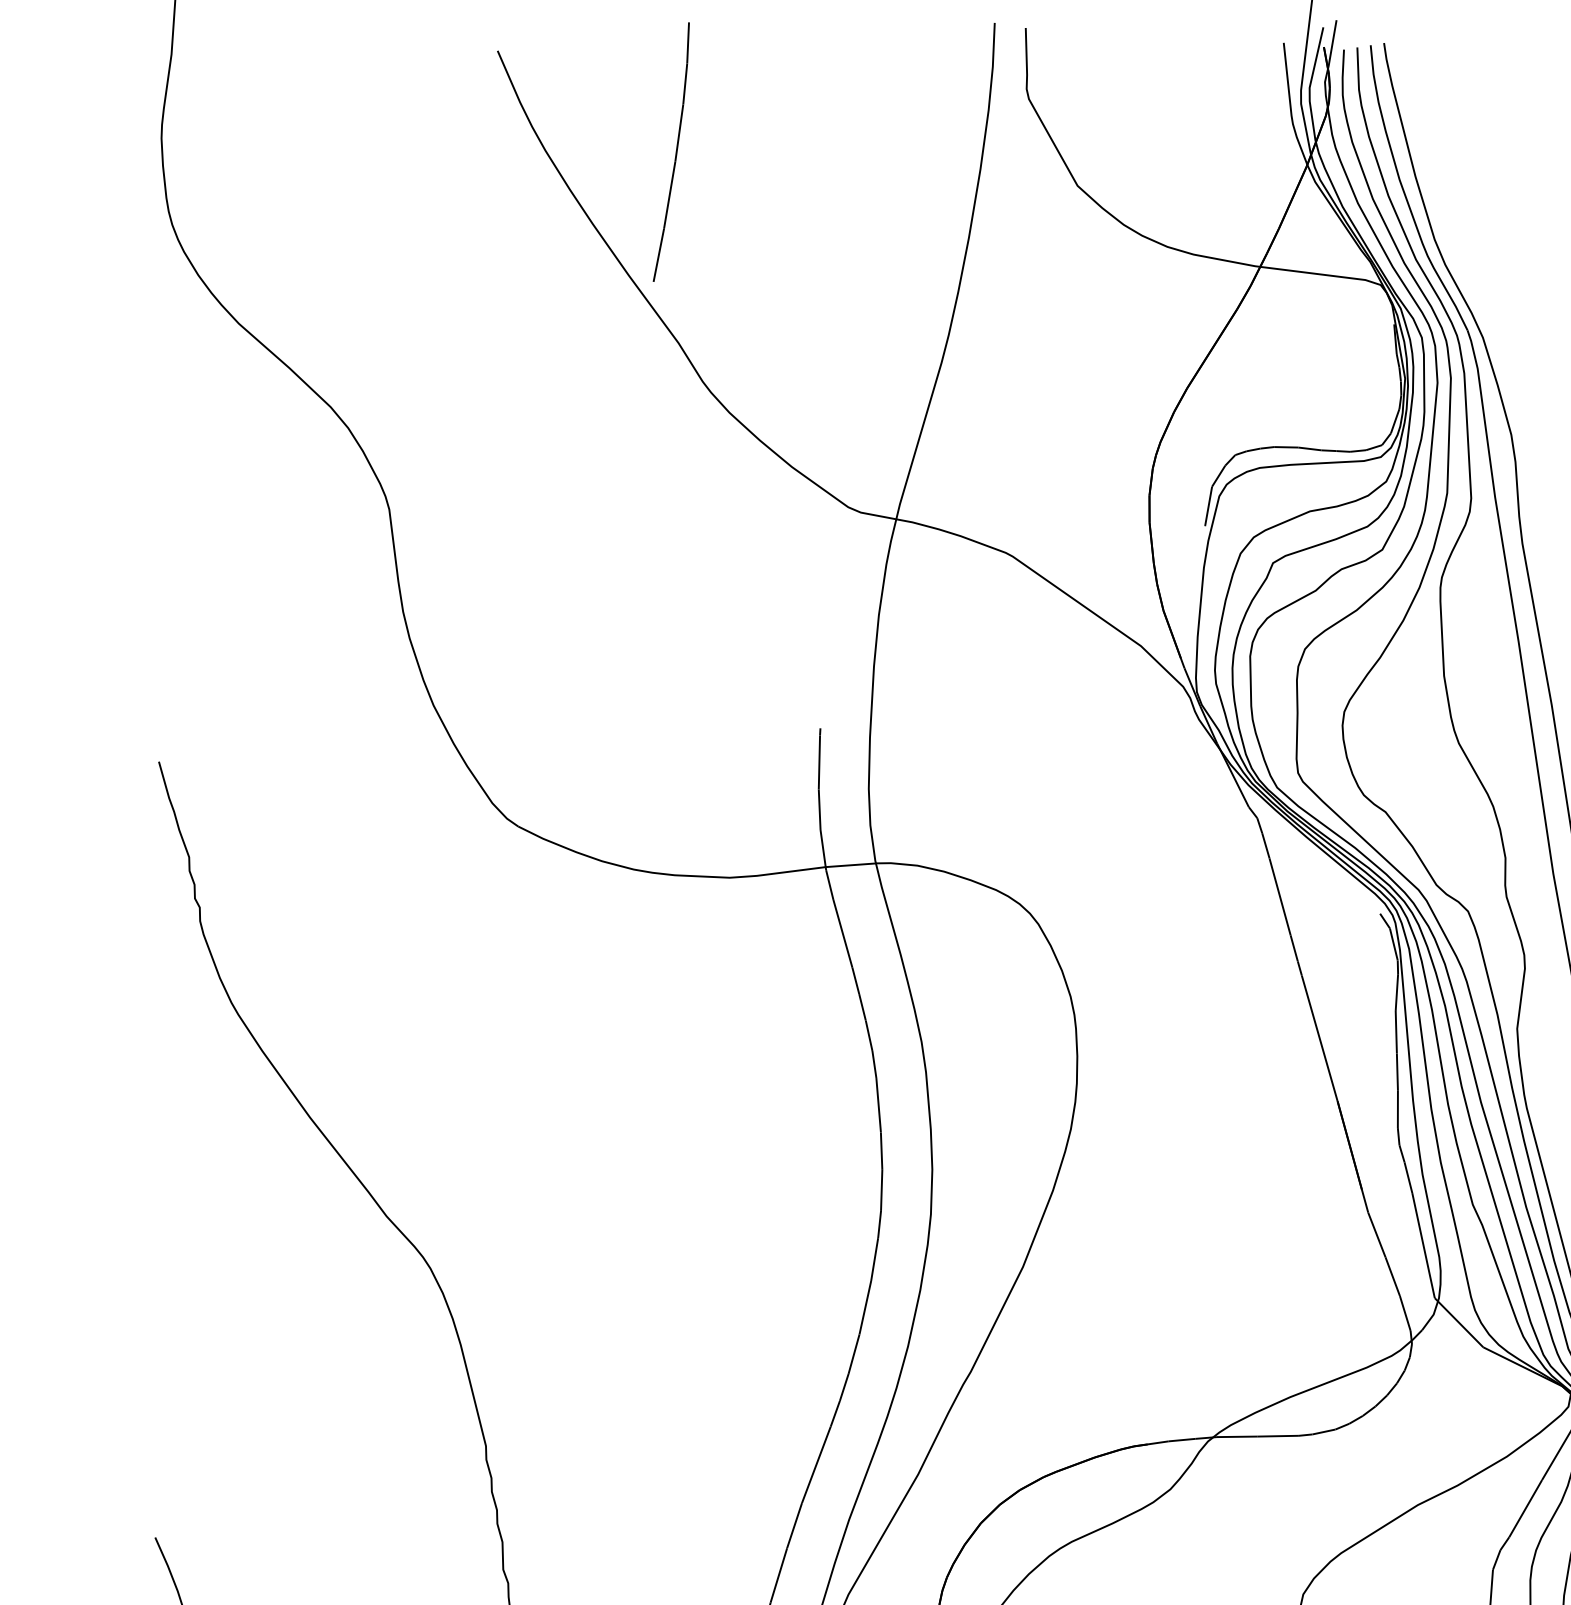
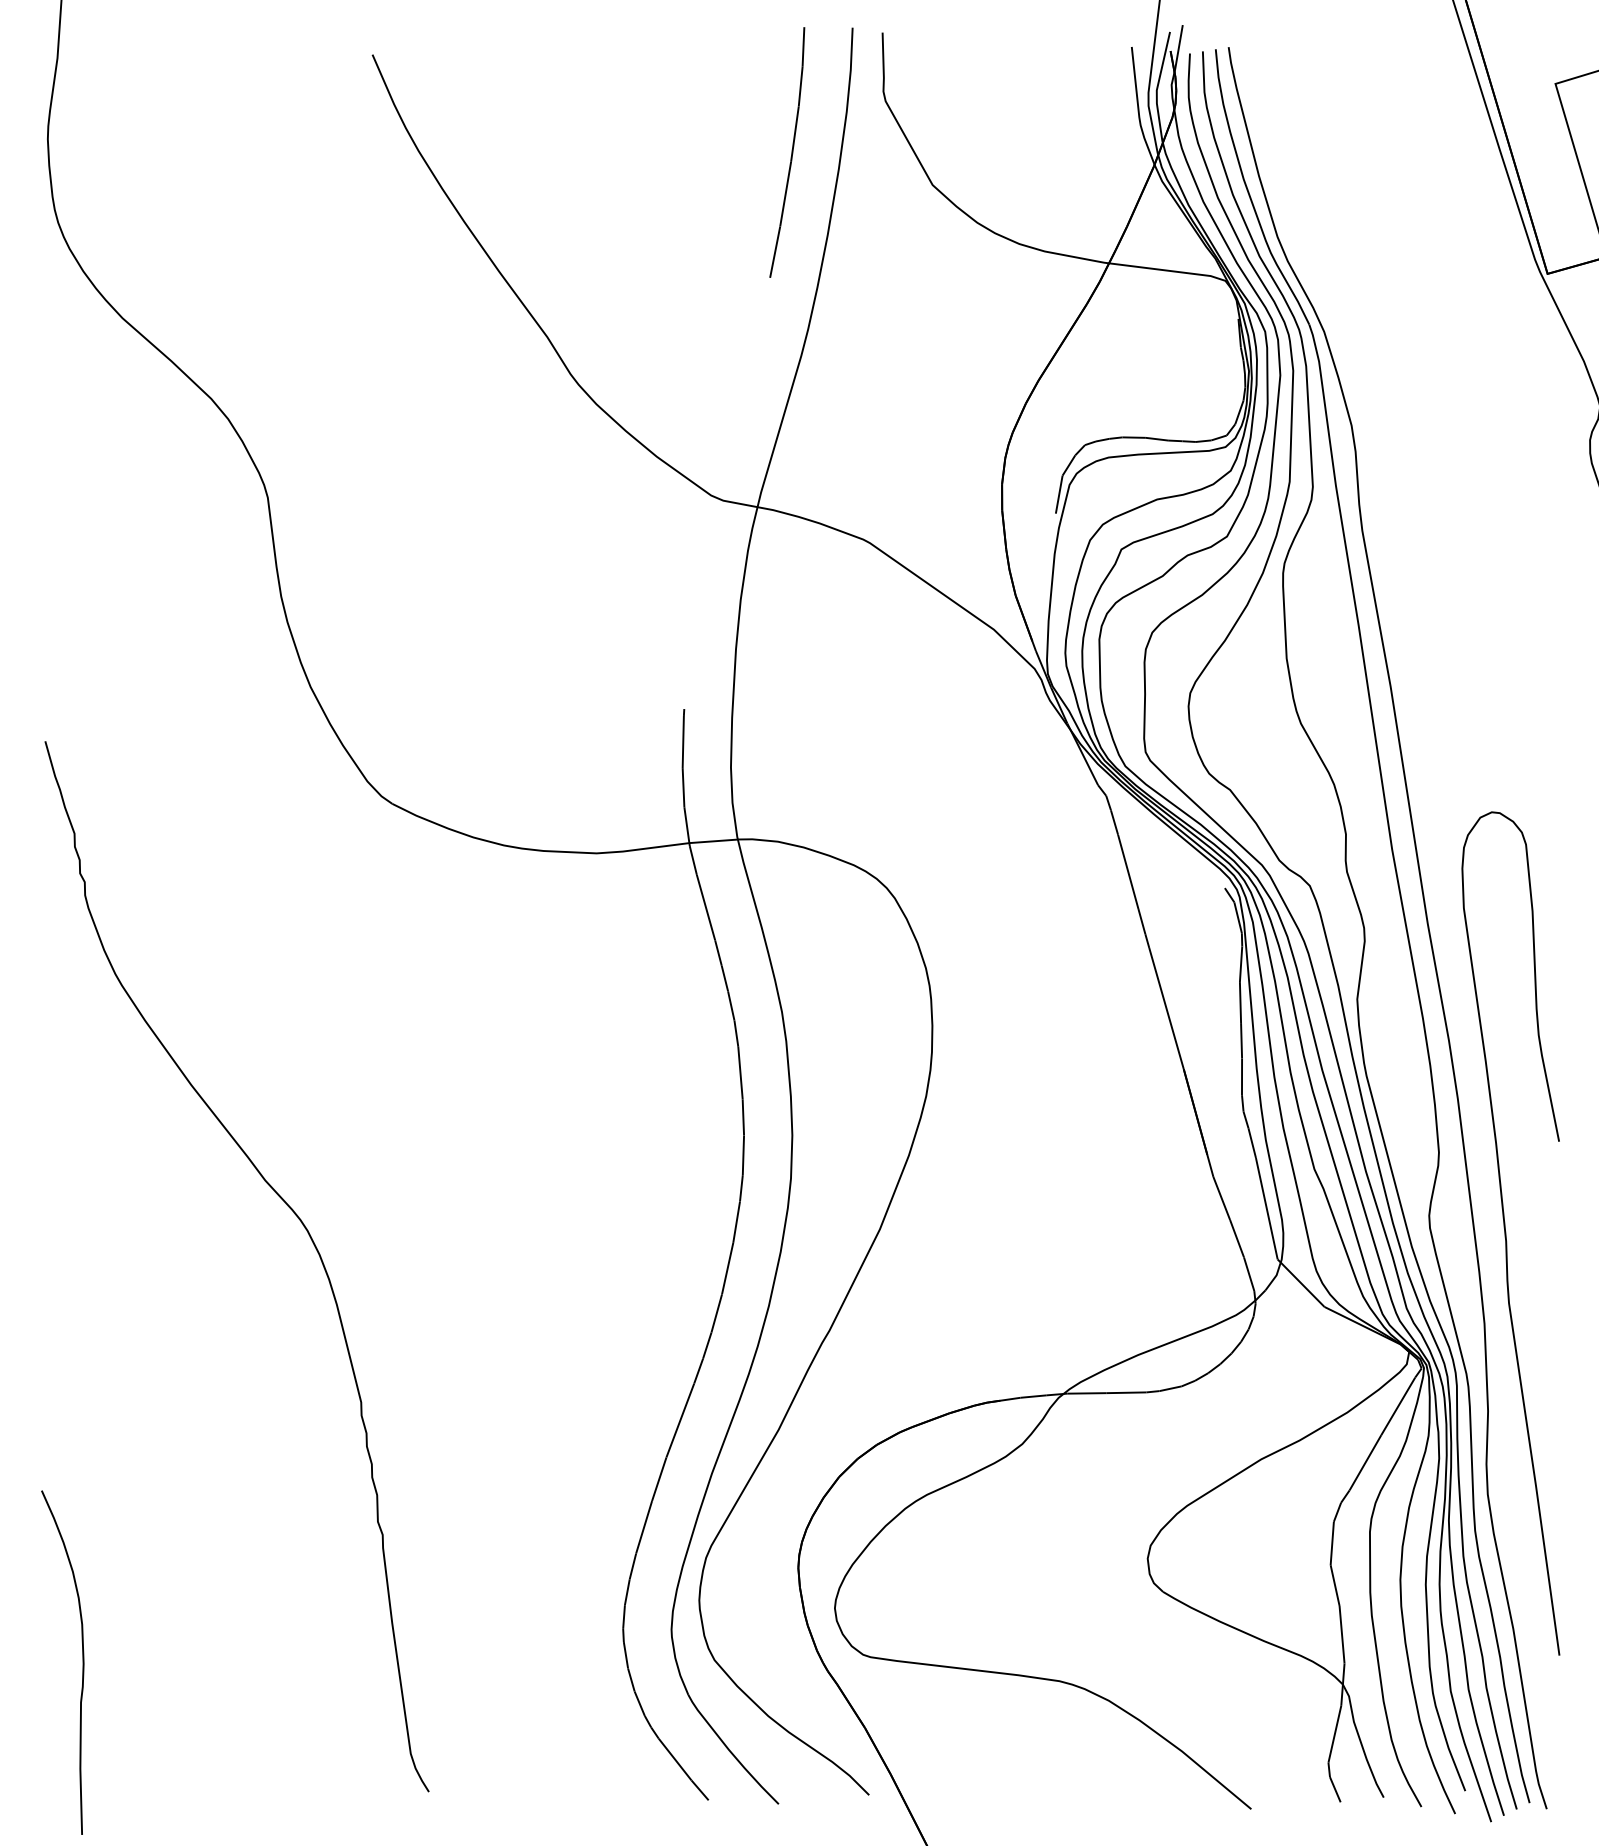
curve: (675, 152) -> (791, 152), moved

